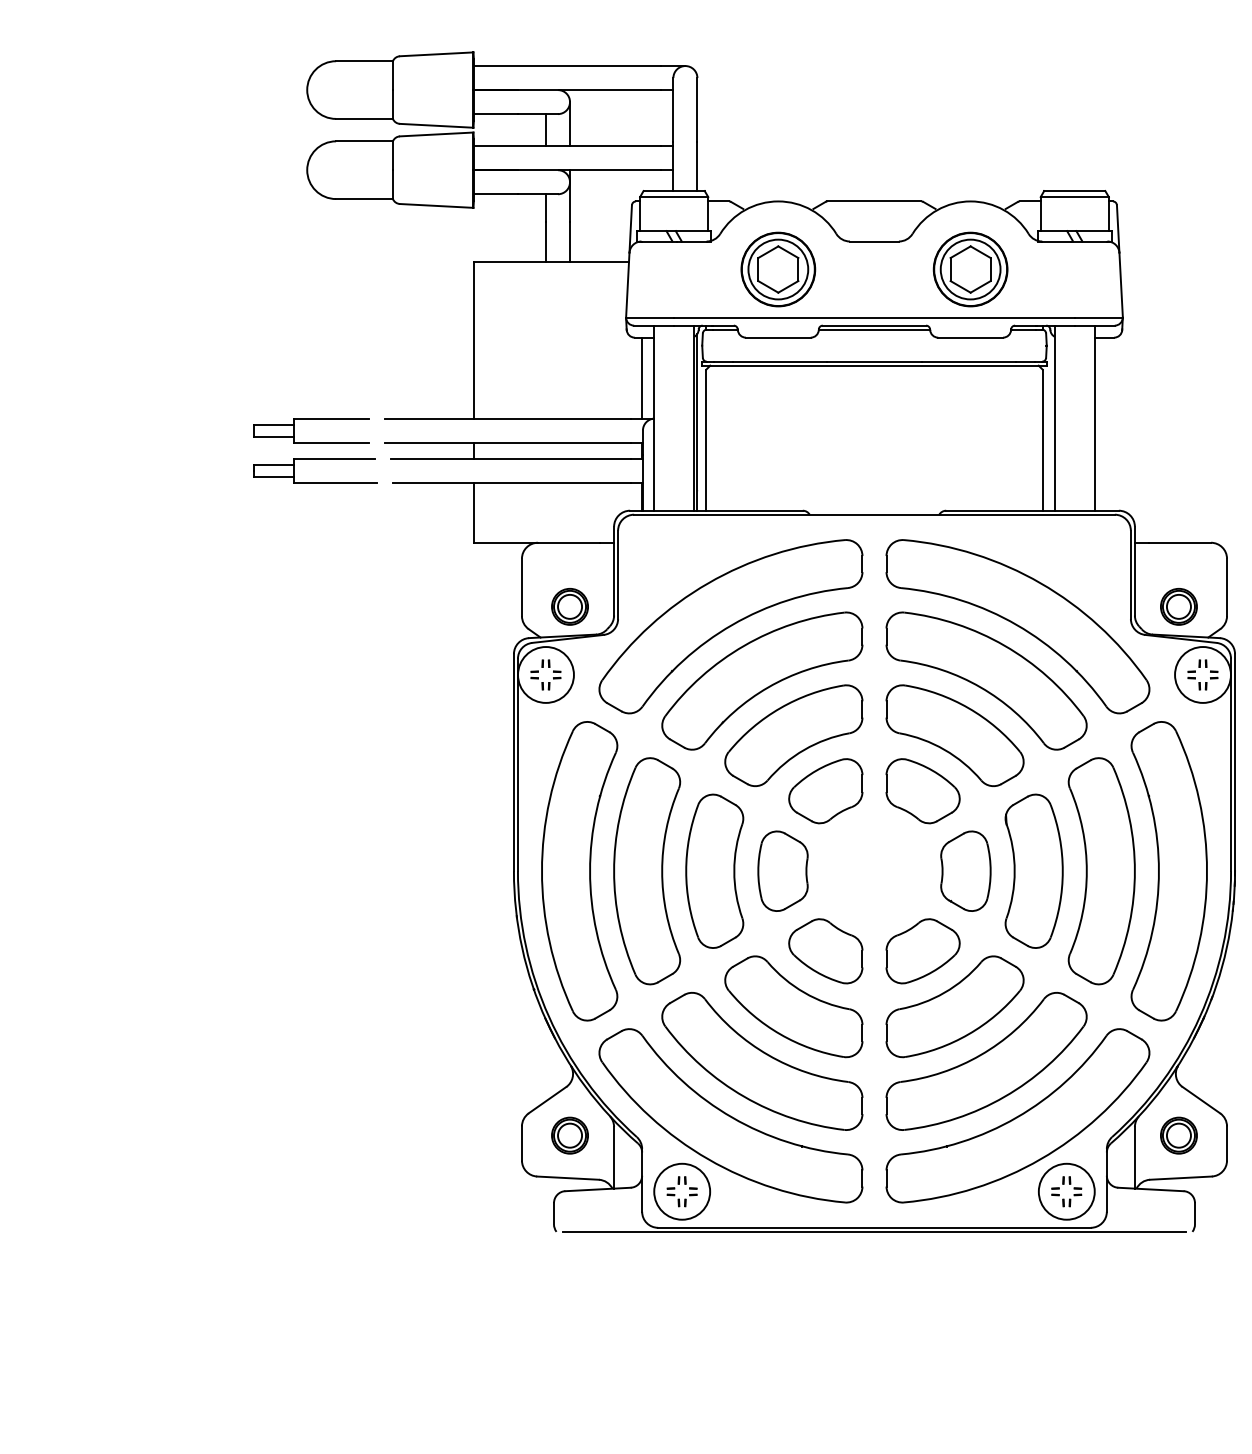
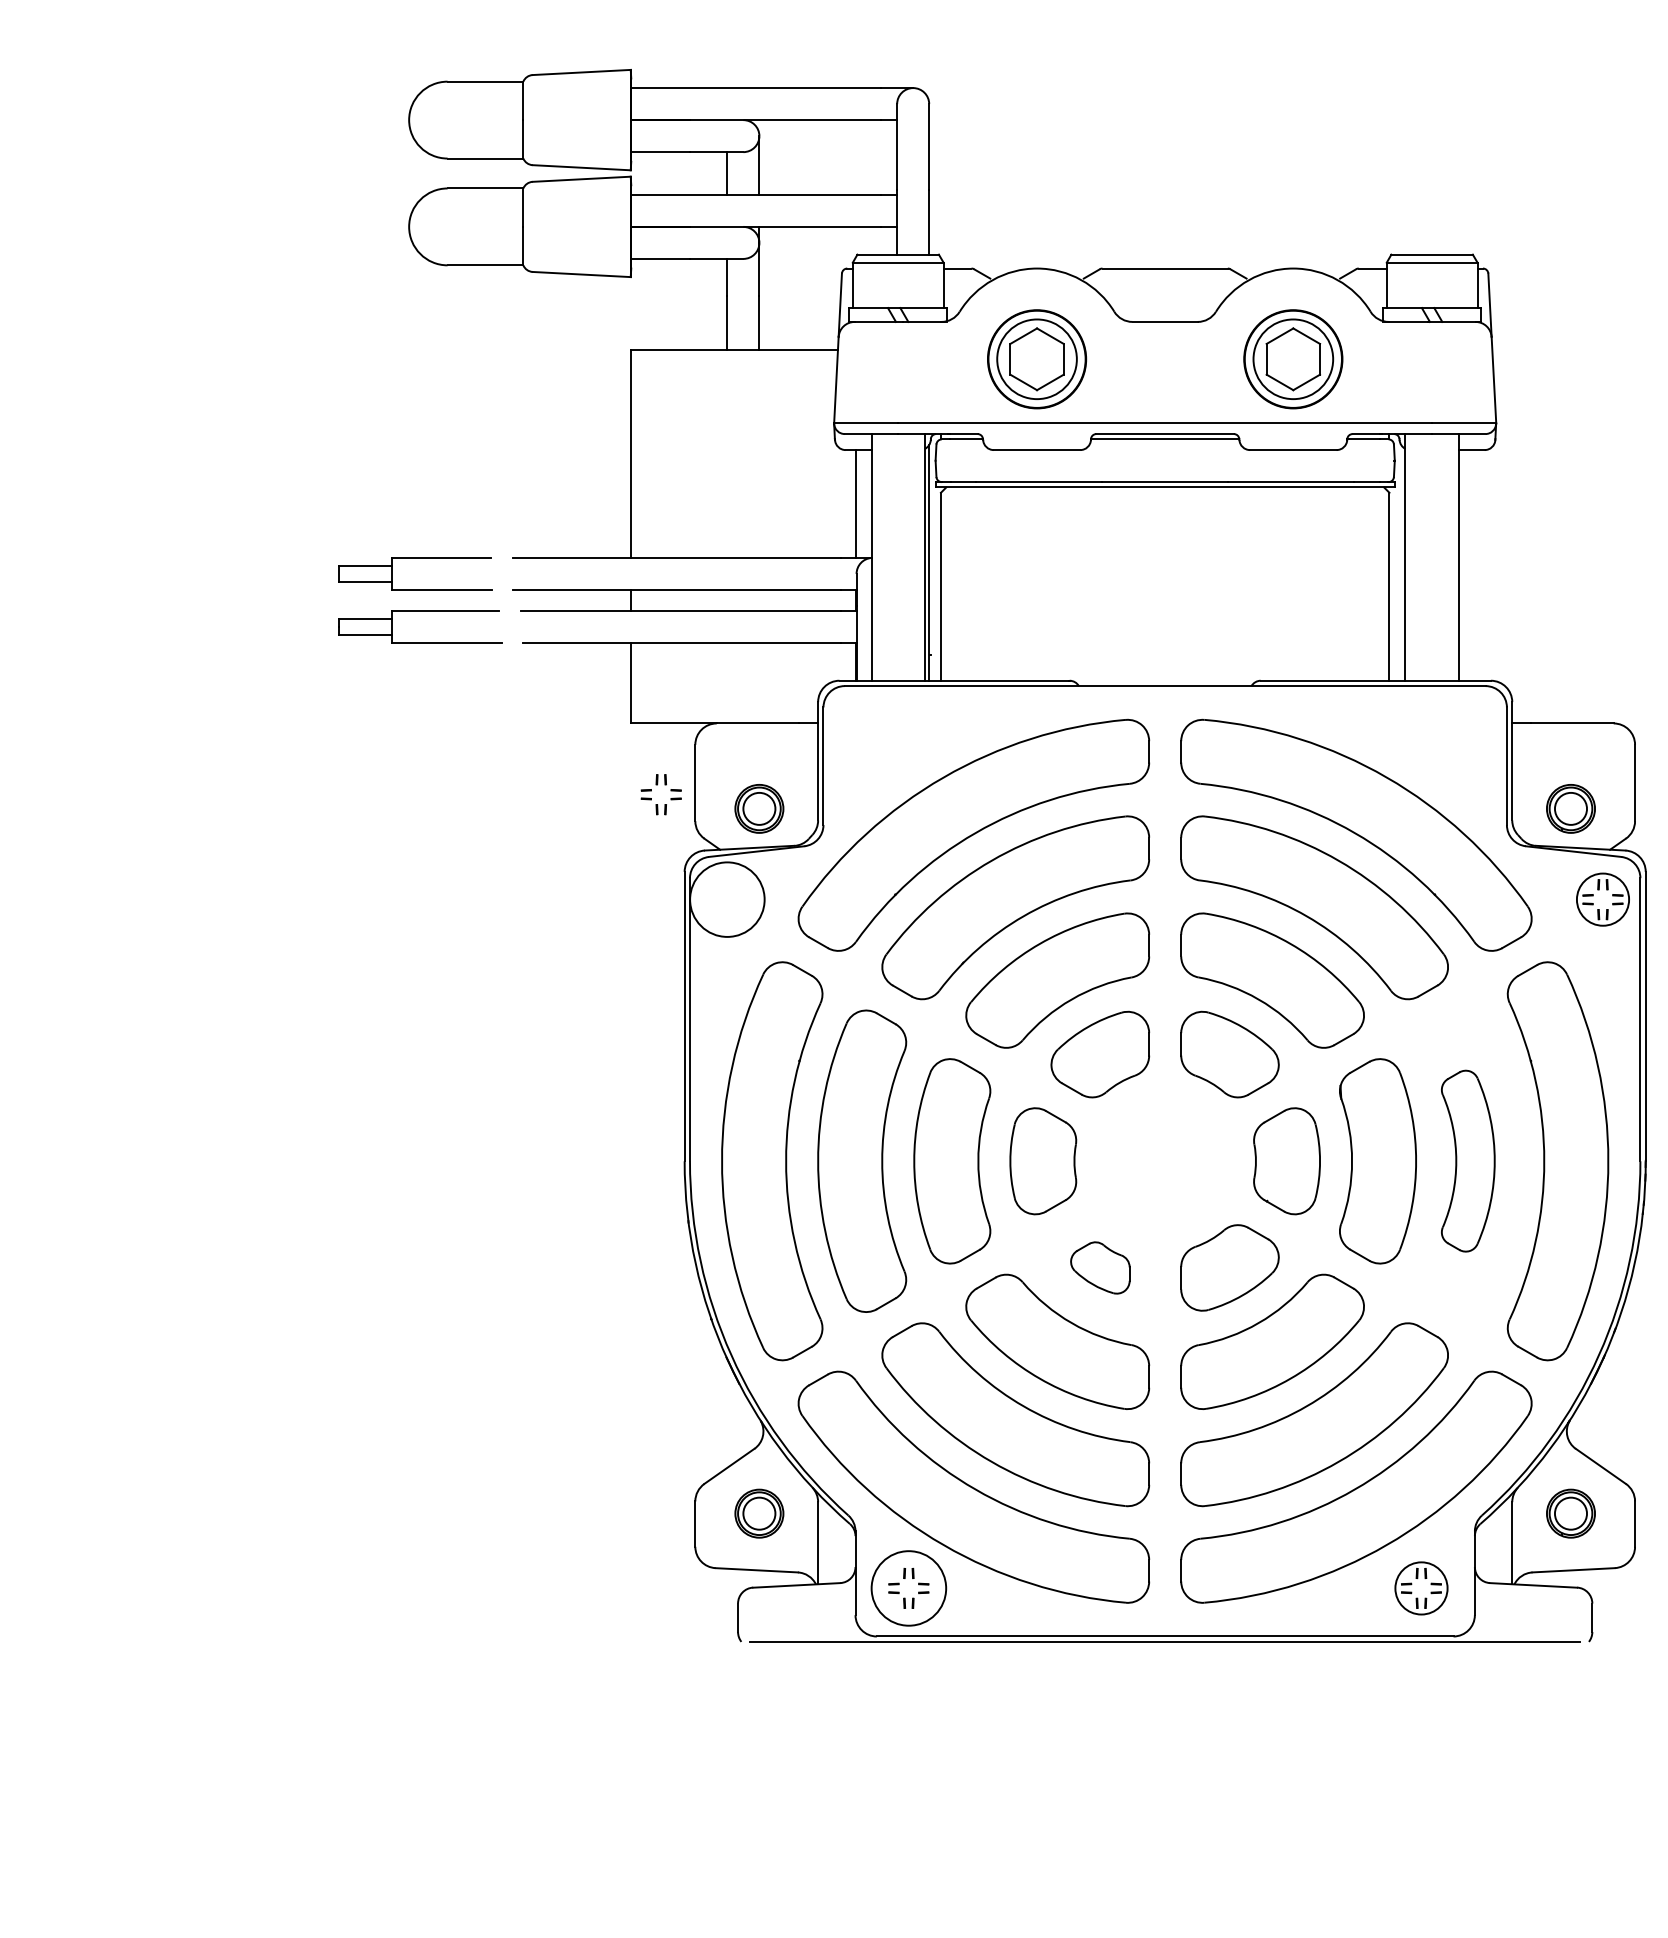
part: (543, 668) -> (657, 785), moved
circle: (1202, 674) -> (1602, 899), size x0.7
part: (1102, 870) -> (1468, 1160), size x0.6
part: (825, 950) -> (1100, 1267), size x0.6
circle: (1066, 1191) -> (1421, 1588), size x0.7

